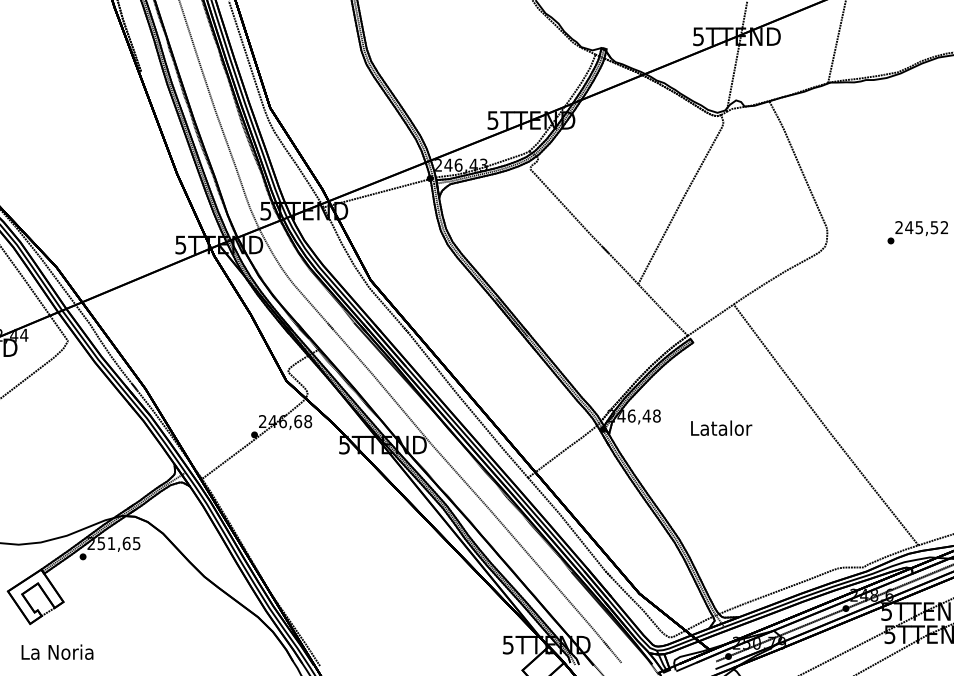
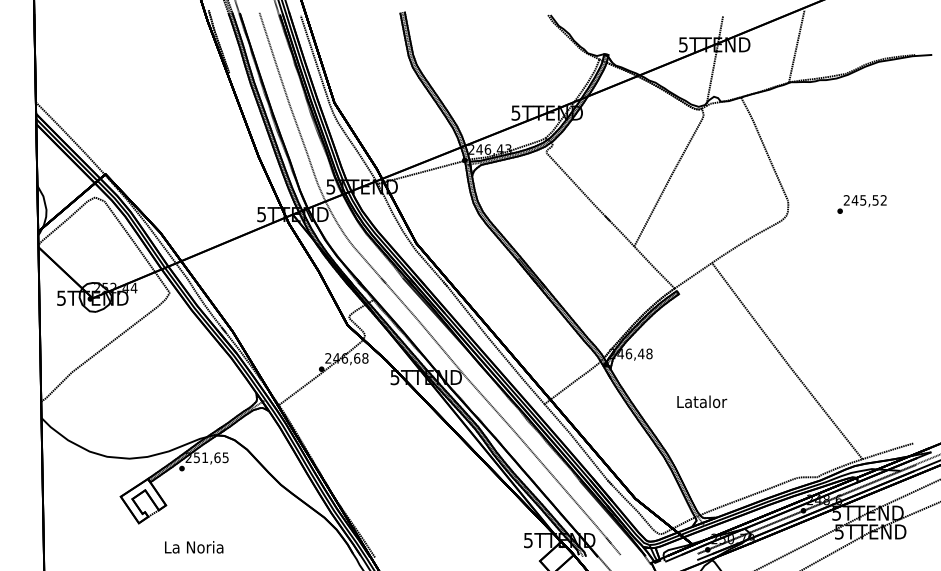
text: (721, 427) -> (702, 401), moved
text: (57, 652) -> (194, 547), moved

